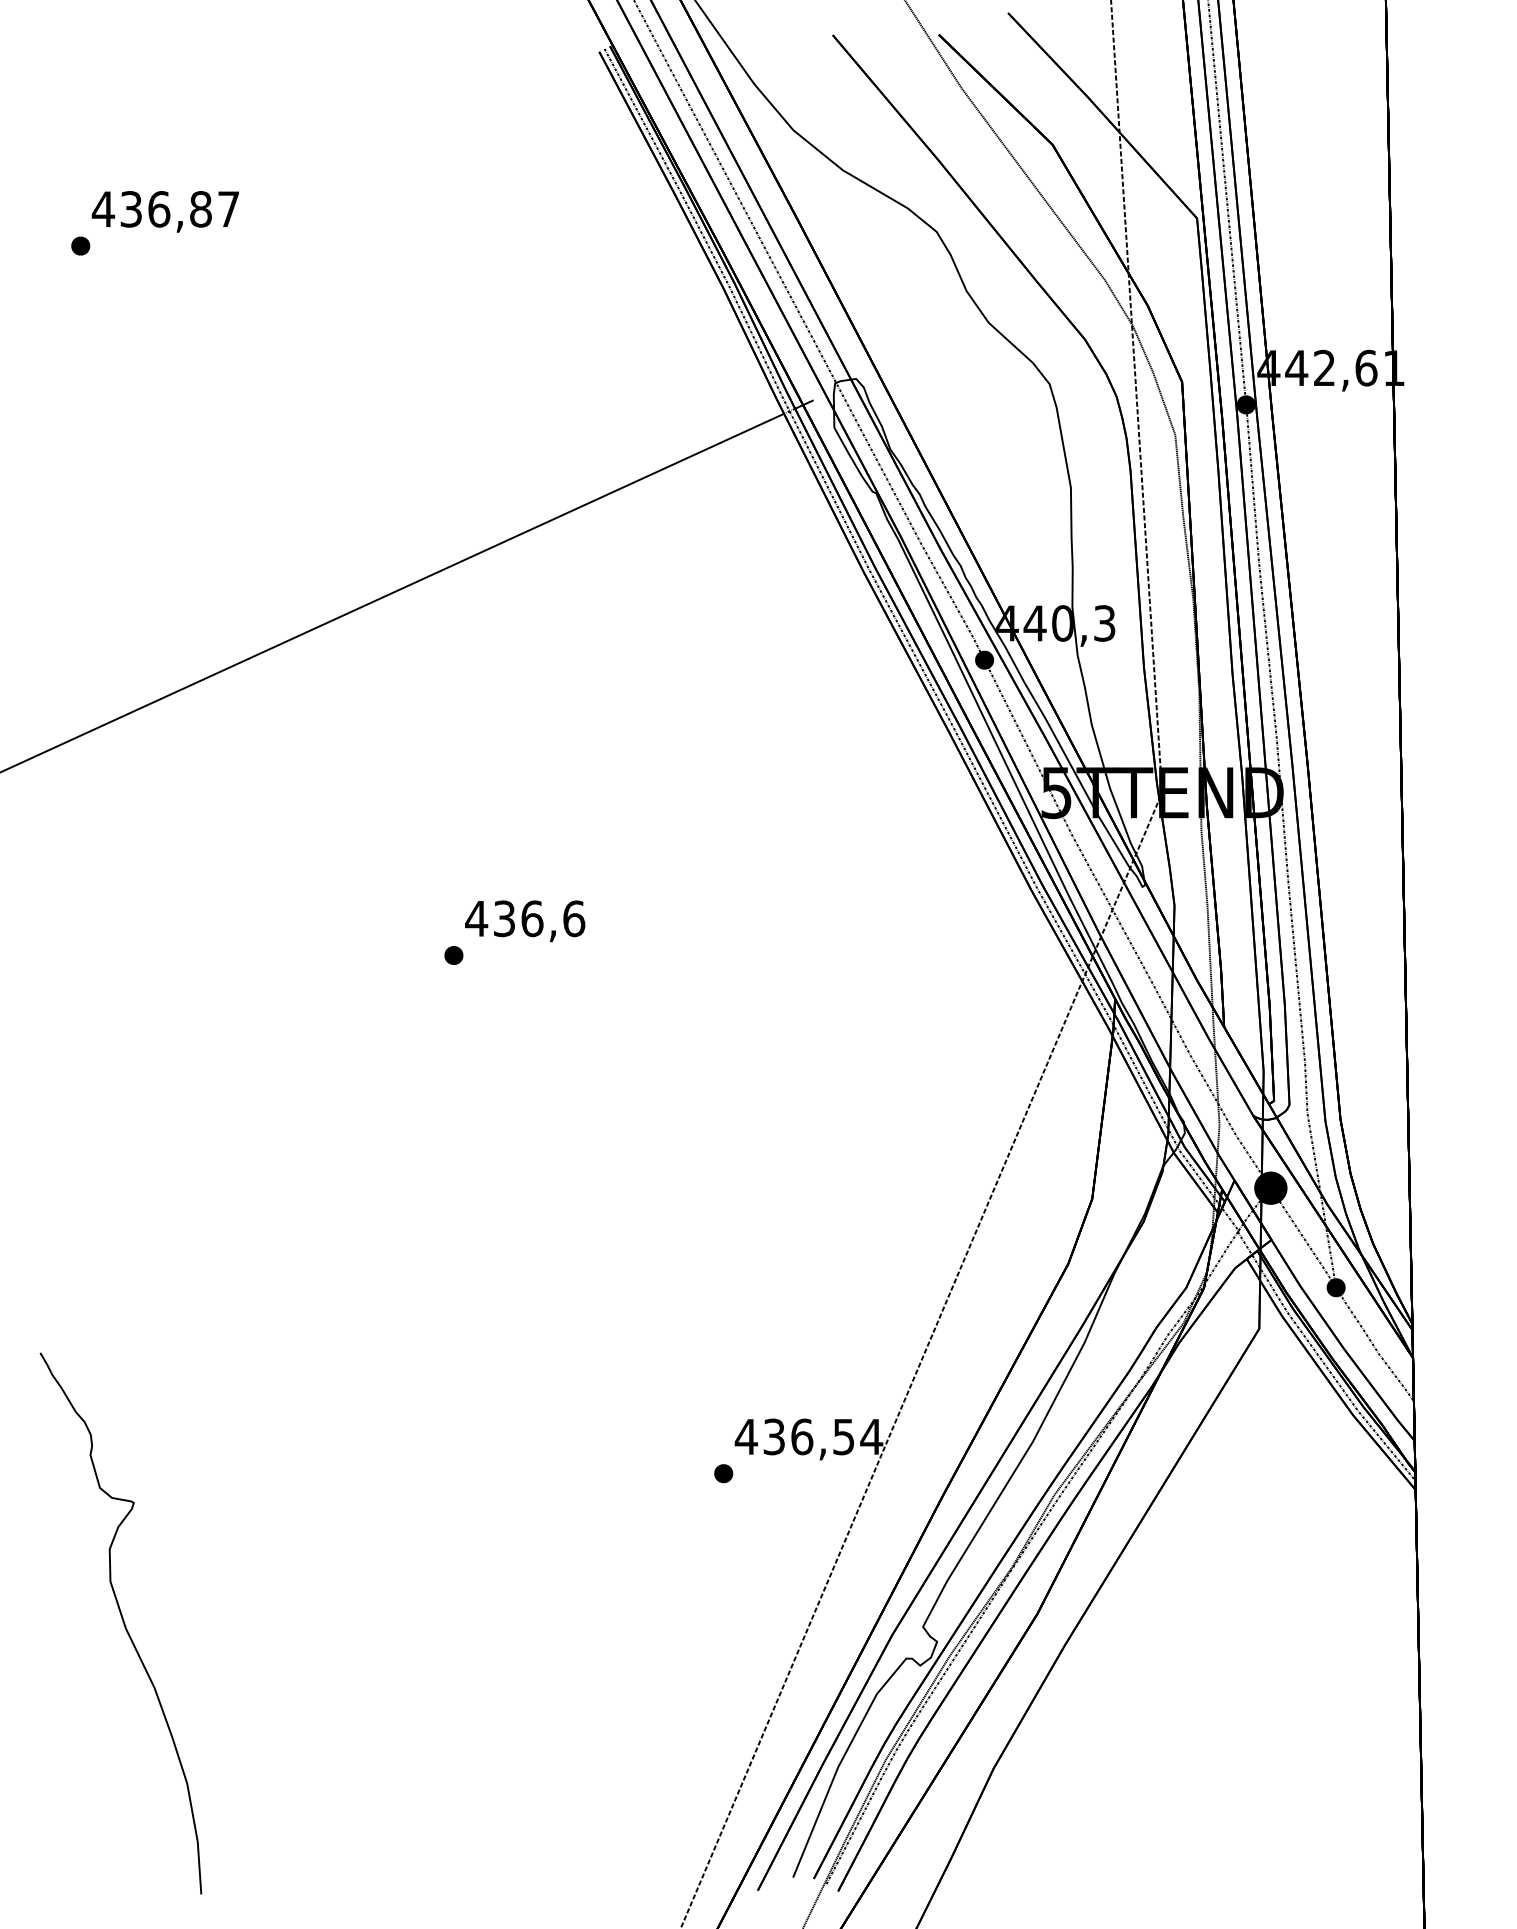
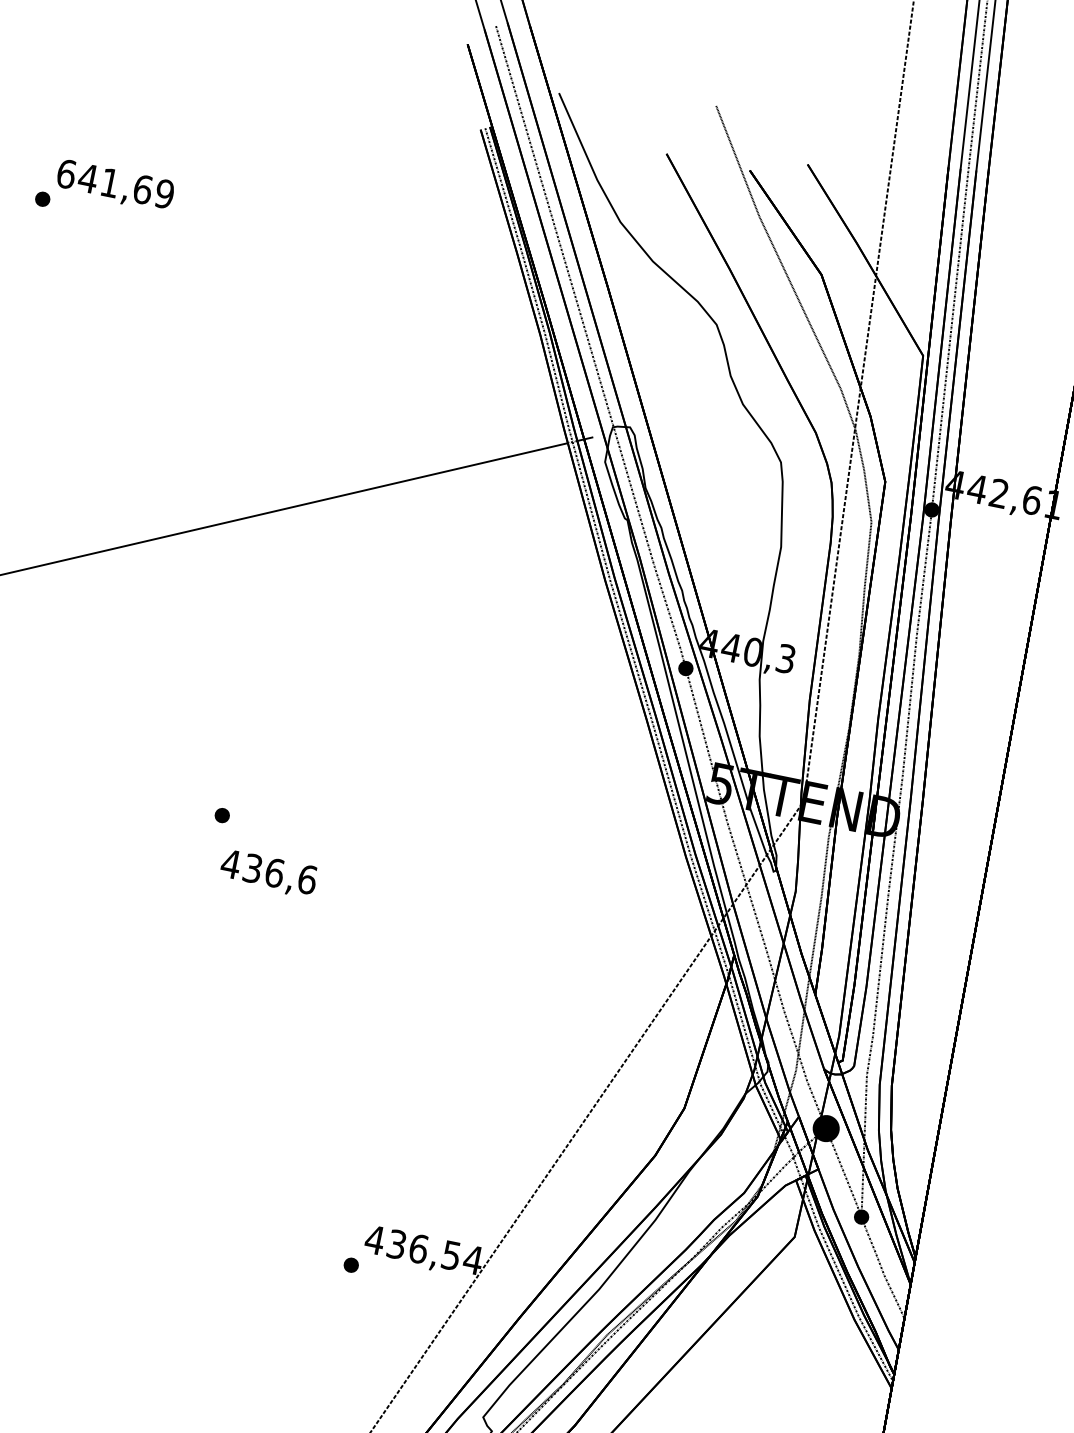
text: (165, 209) -> (115, 184), 436,87 -> 641,69
text: (525, 921) -> (268, 874), moved

